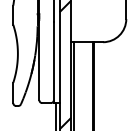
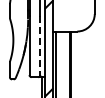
line: (54, 63) -> (40, 47), solid -> dashed

